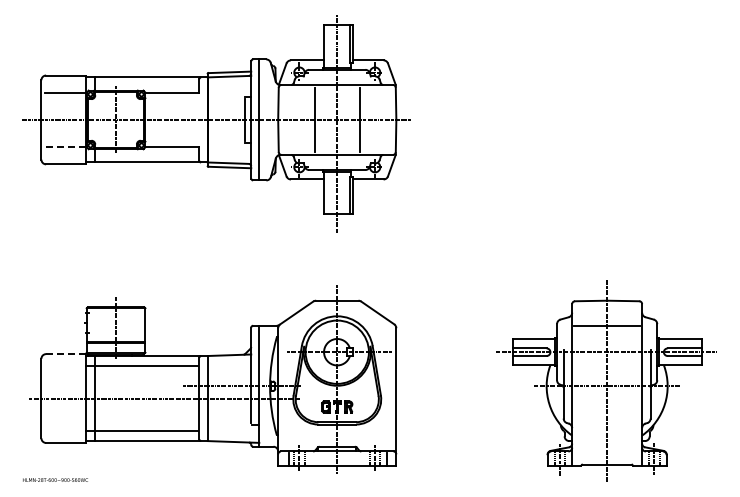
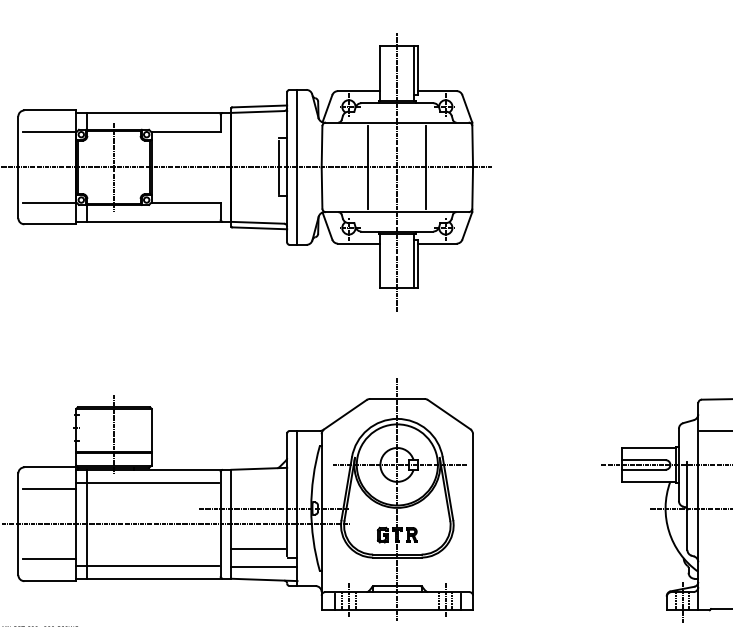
line: (65, 147) -> (49, 202), dashed -> solid
line: (66, 354) -> (50, 467), dashed -> solid
line: (65, 371) -> (49, 489), added
line: (228, 417) -> (258, 548), added
line: (65, 425) -> (49, 558), added
line: (233, 432) -> (264, 567), added

